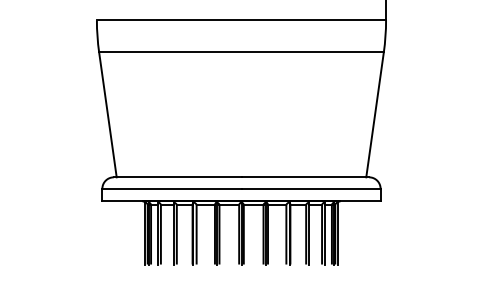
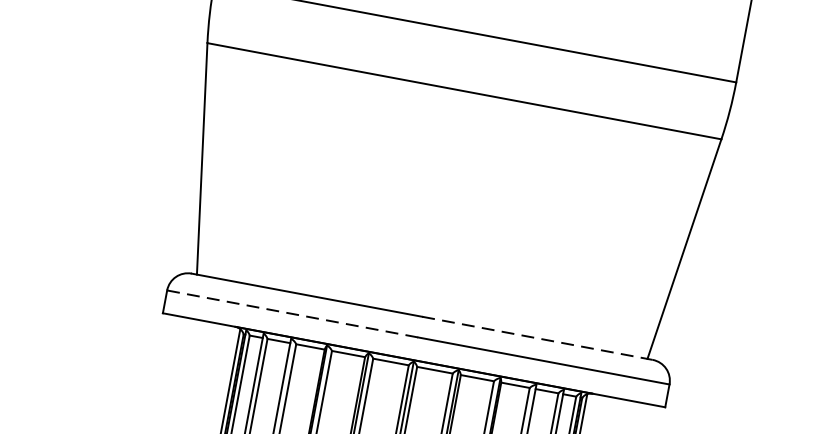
line: (305, 177) -> (537, 338), solid -> dashed
line: (171, 188) -> (292, 313), solid -> dashed

